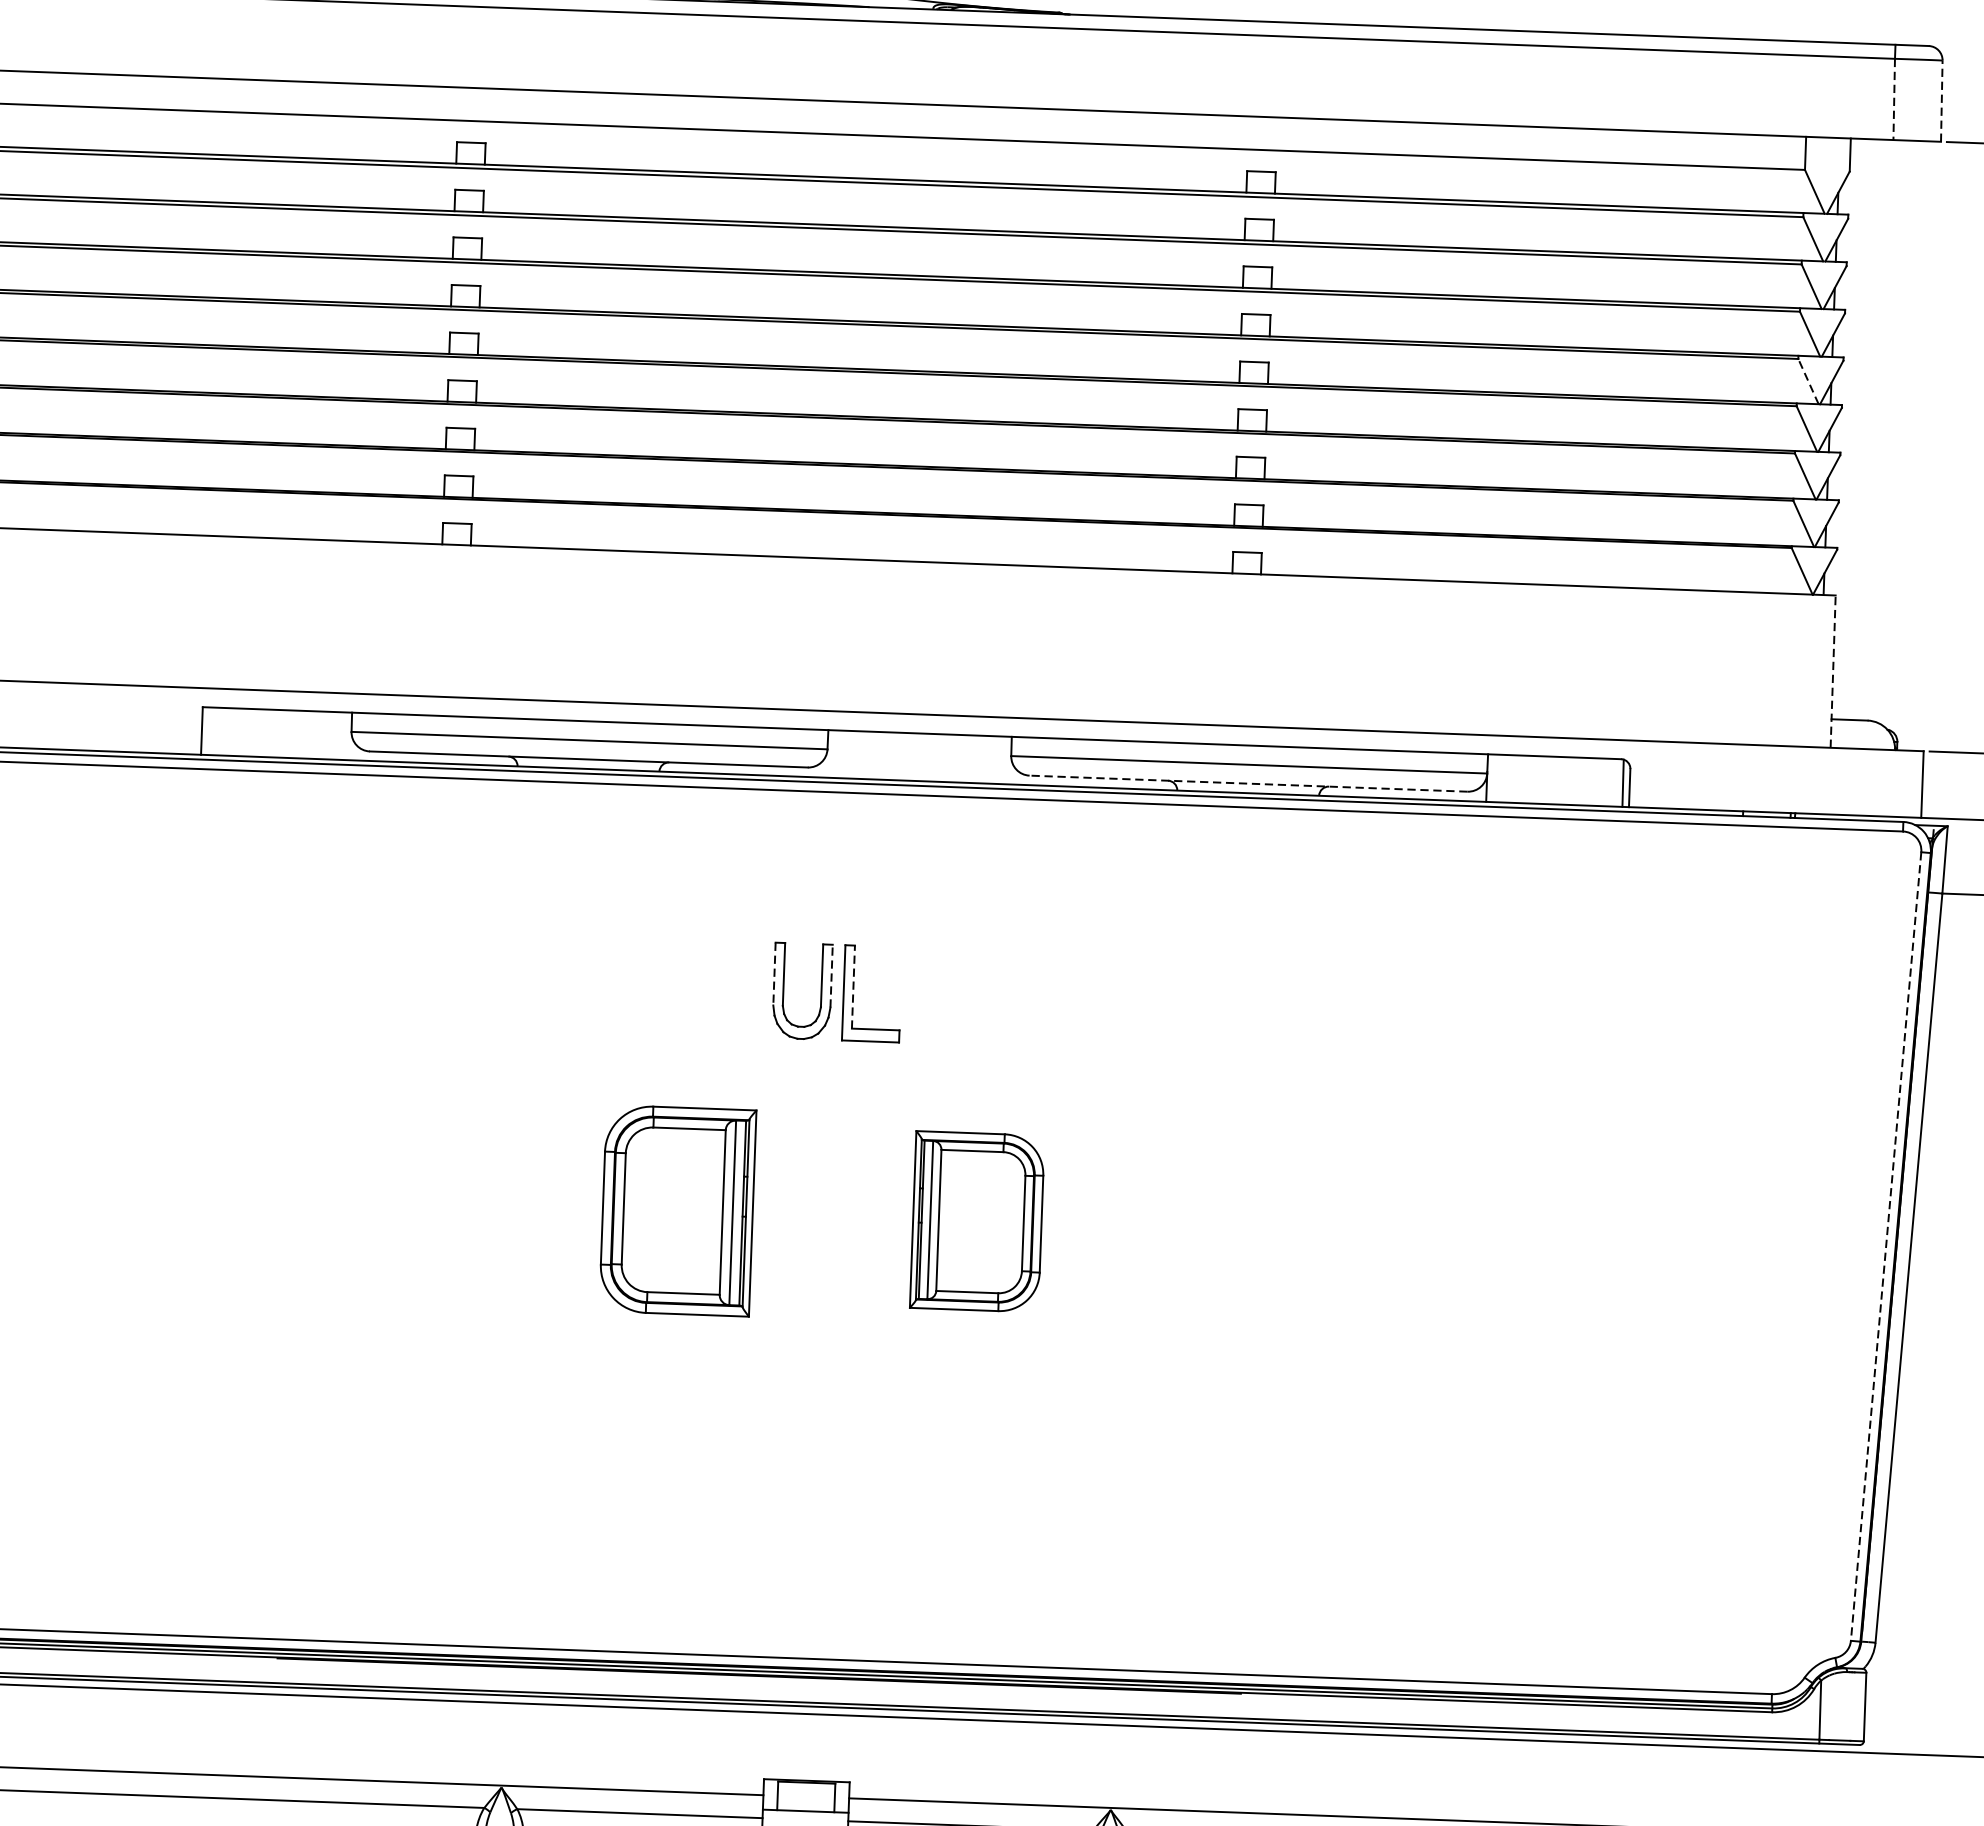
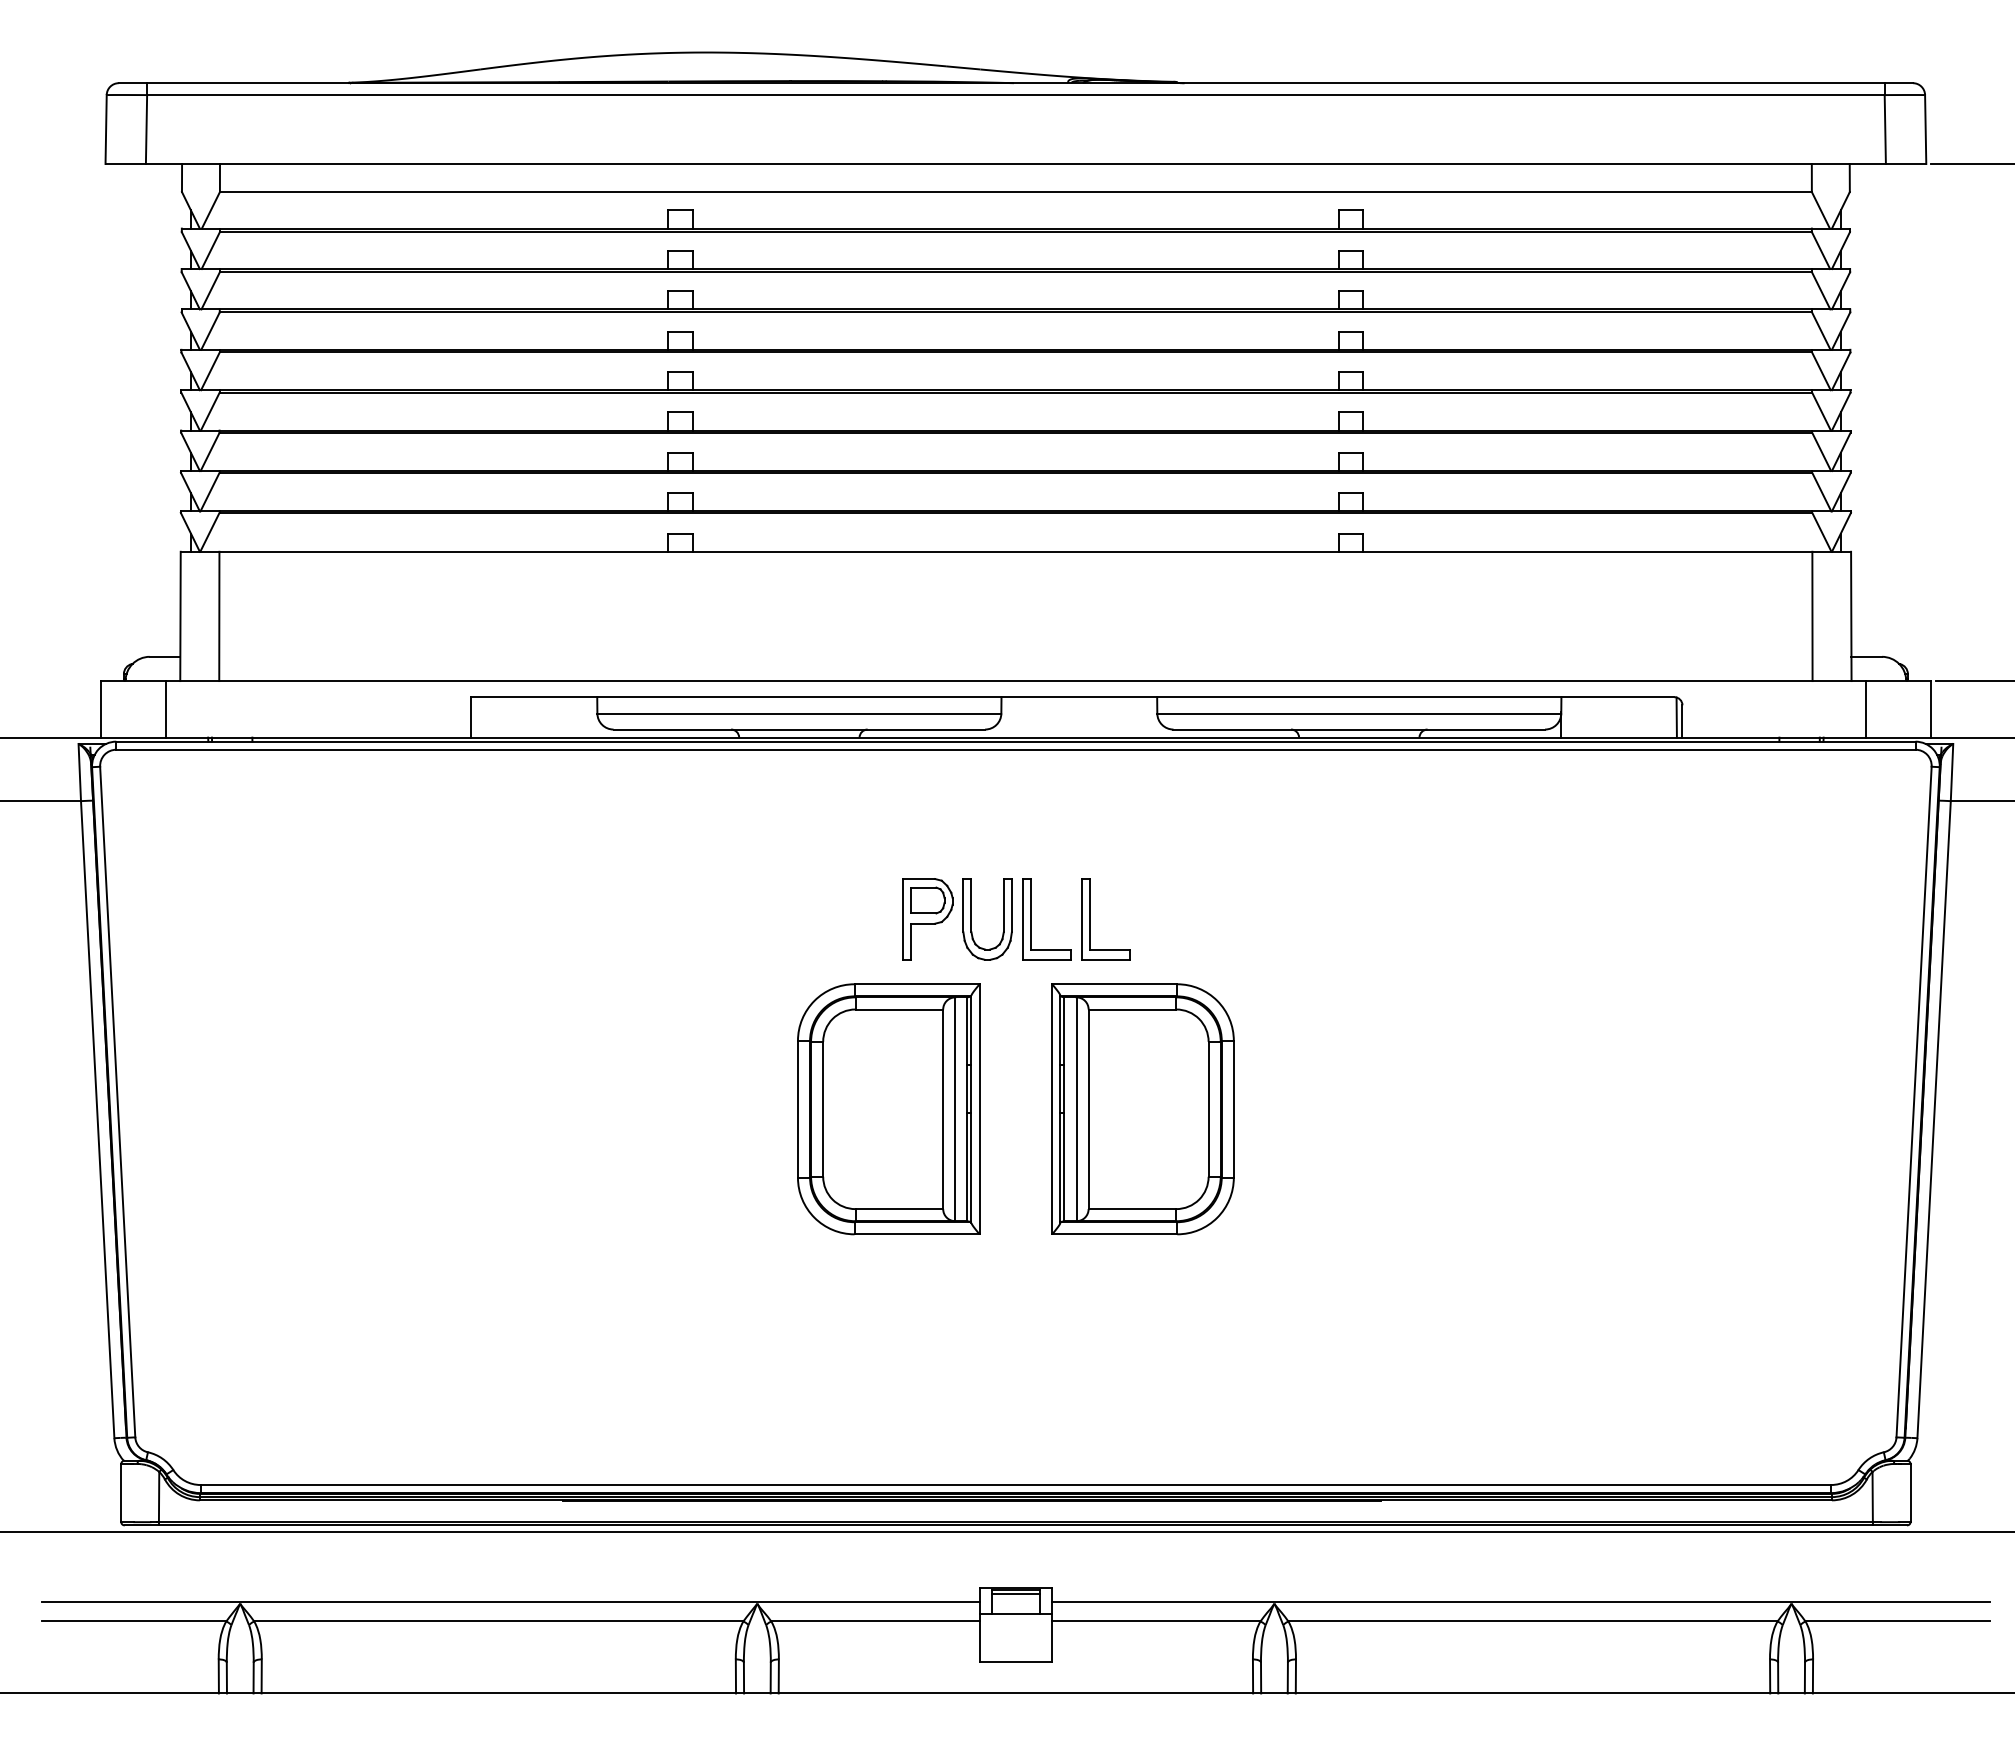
line: (1894, 100) -> (1885, 130), dashed -> solid
line: (1941, 101) -> (1925, 129), dashed -> solid
line: (1808, 380) -> (1821, 370), dashed -> solid
line: (1787, 670) -> (1812, 616), added
line: (1833, 671) -> (1851, 616), dashed -> solid
line: (1845, 781) -> (1865, 709), added
line: (1248, 783) -> (1359, 729), dashed -> solid
line: (774, 973) -> (963, 905), dashed -> solid
line: (831, 975) -> (1011, 905), dashed -> solid
line: (853, 986) -> (1030, 913), dashed -> solid
part: (731, 988) -> (927, 919), added
part: (923, 995) -> (1090, 919), added
part: (677, 1210) -> (888, 1109), size x1.43
part: (976, 1221) -> (1142, 1109), size x1.67
line: (1886, 1247) -> (1914, 1102), dashed -> solid
line: (806, 1787) -> (1015, 1594), added

